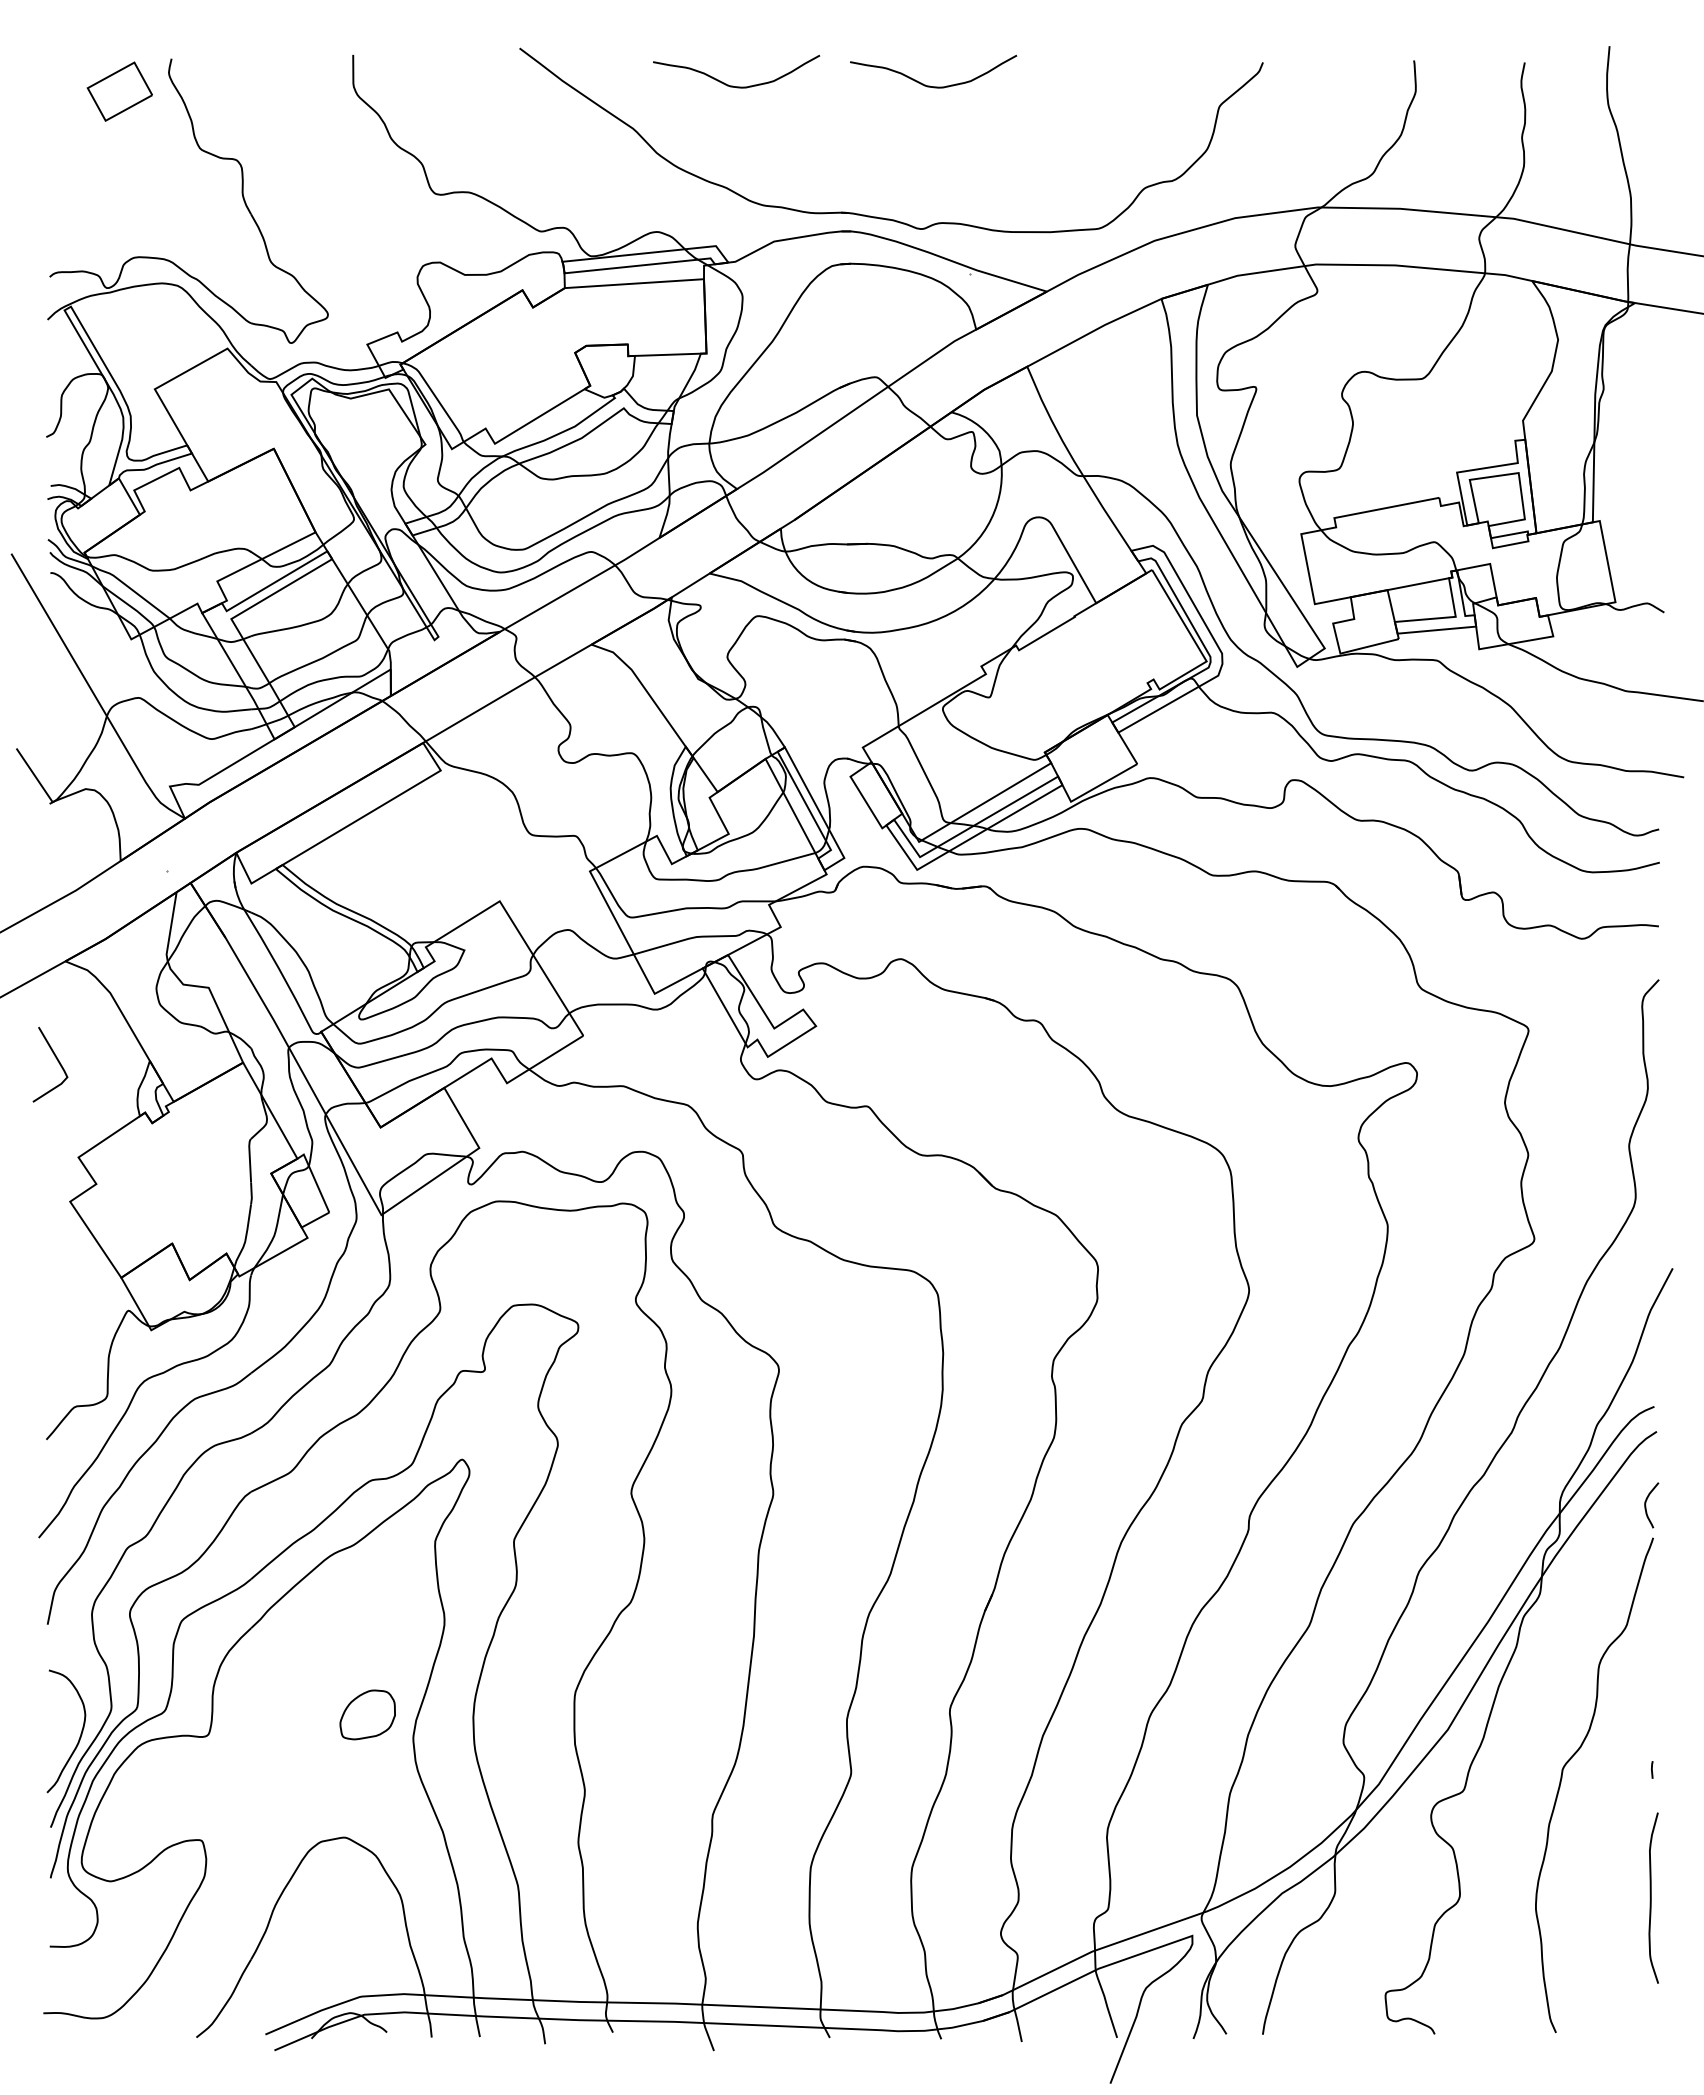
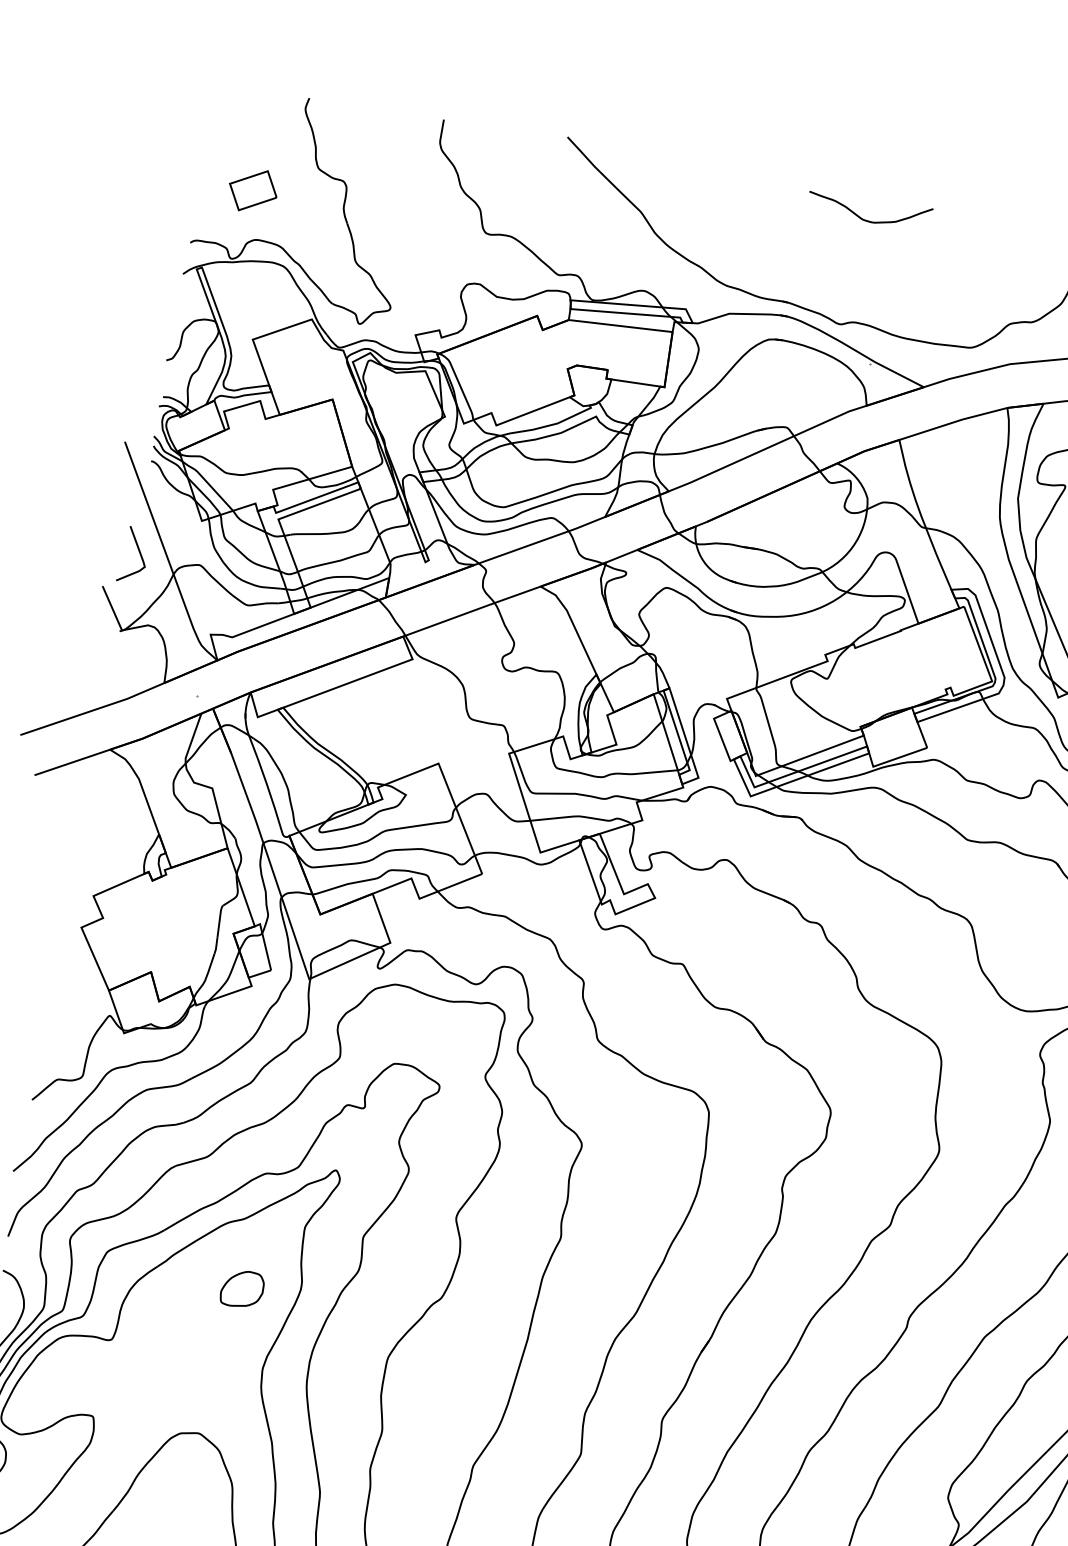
curve: (733, 85) -> (720, 193), removed
part: (119, 91) -> (252, 190), moved
line: (57, 1061) -> (139, 553), moved
part: (367, 1714) -> (242, 1288), moved

